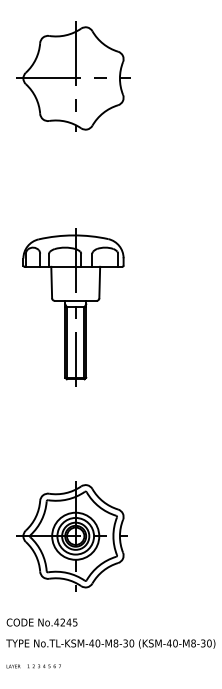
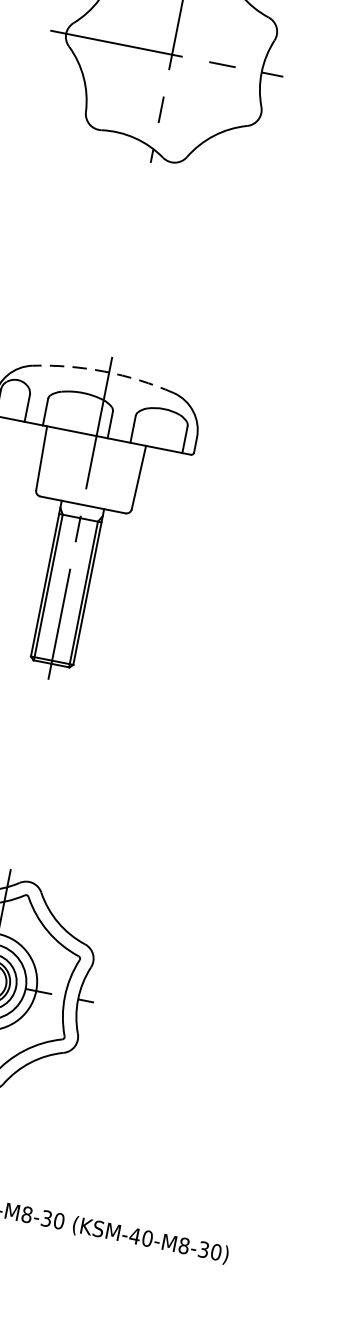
arc: (73, 235) -> (104, 371), solid -> dashed

